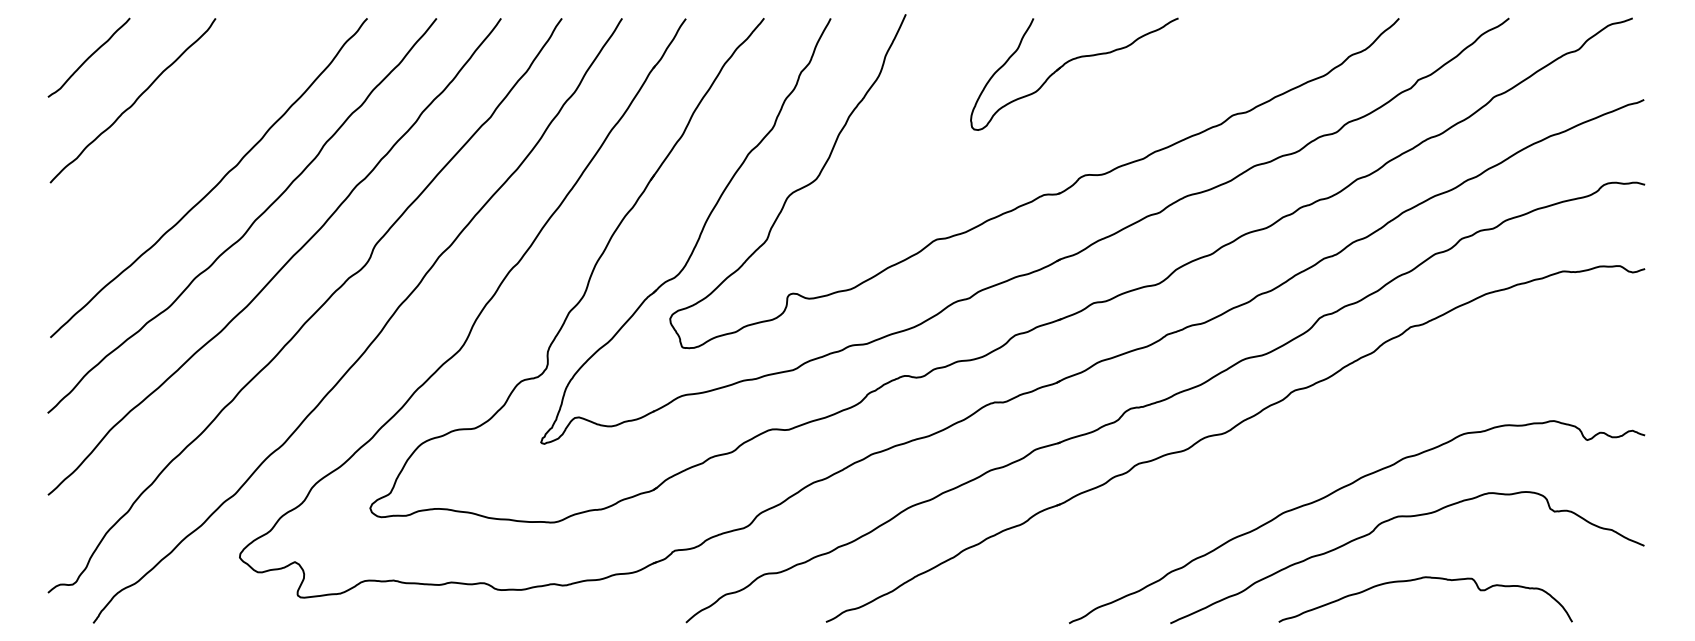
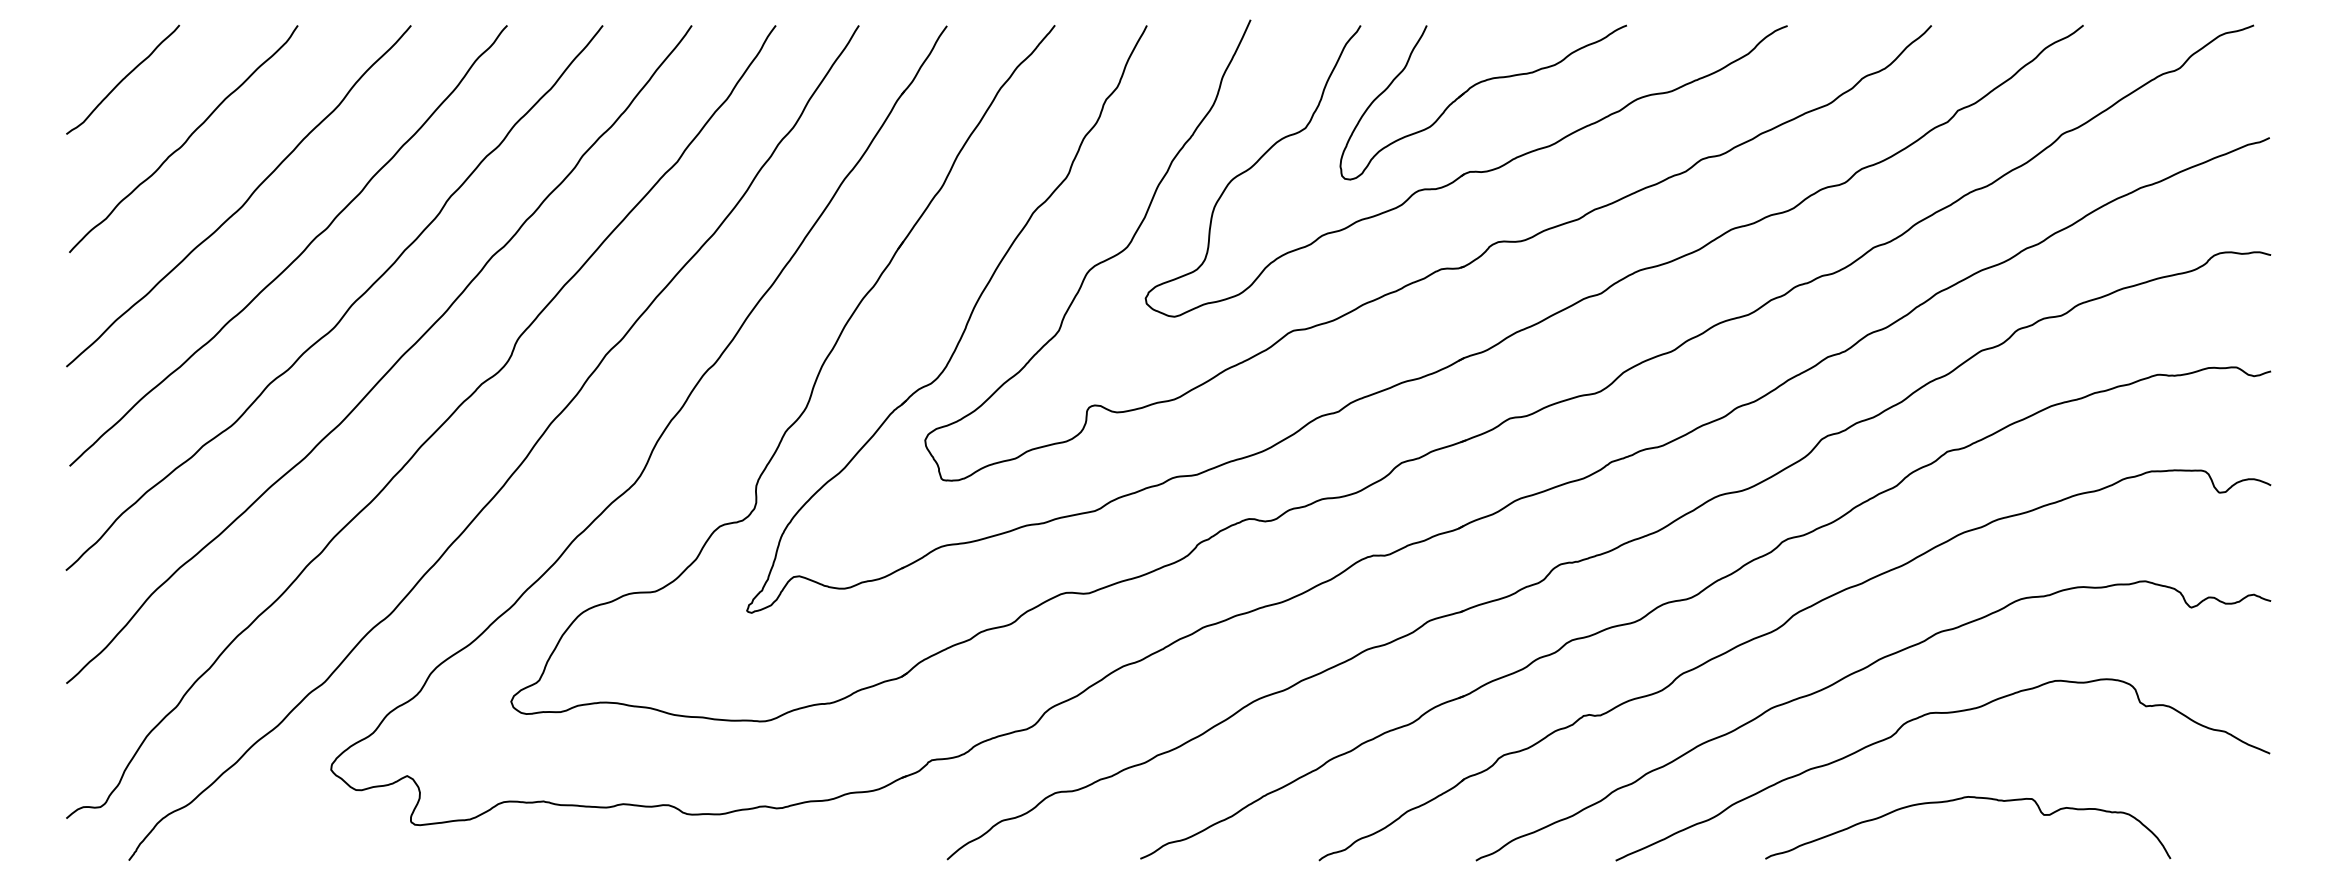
part: (1061, 124) -> (1465, 171), added
curve: (177, 146) -> (244, 202), added
part: (1286, 457) -> (1775, 631), added

